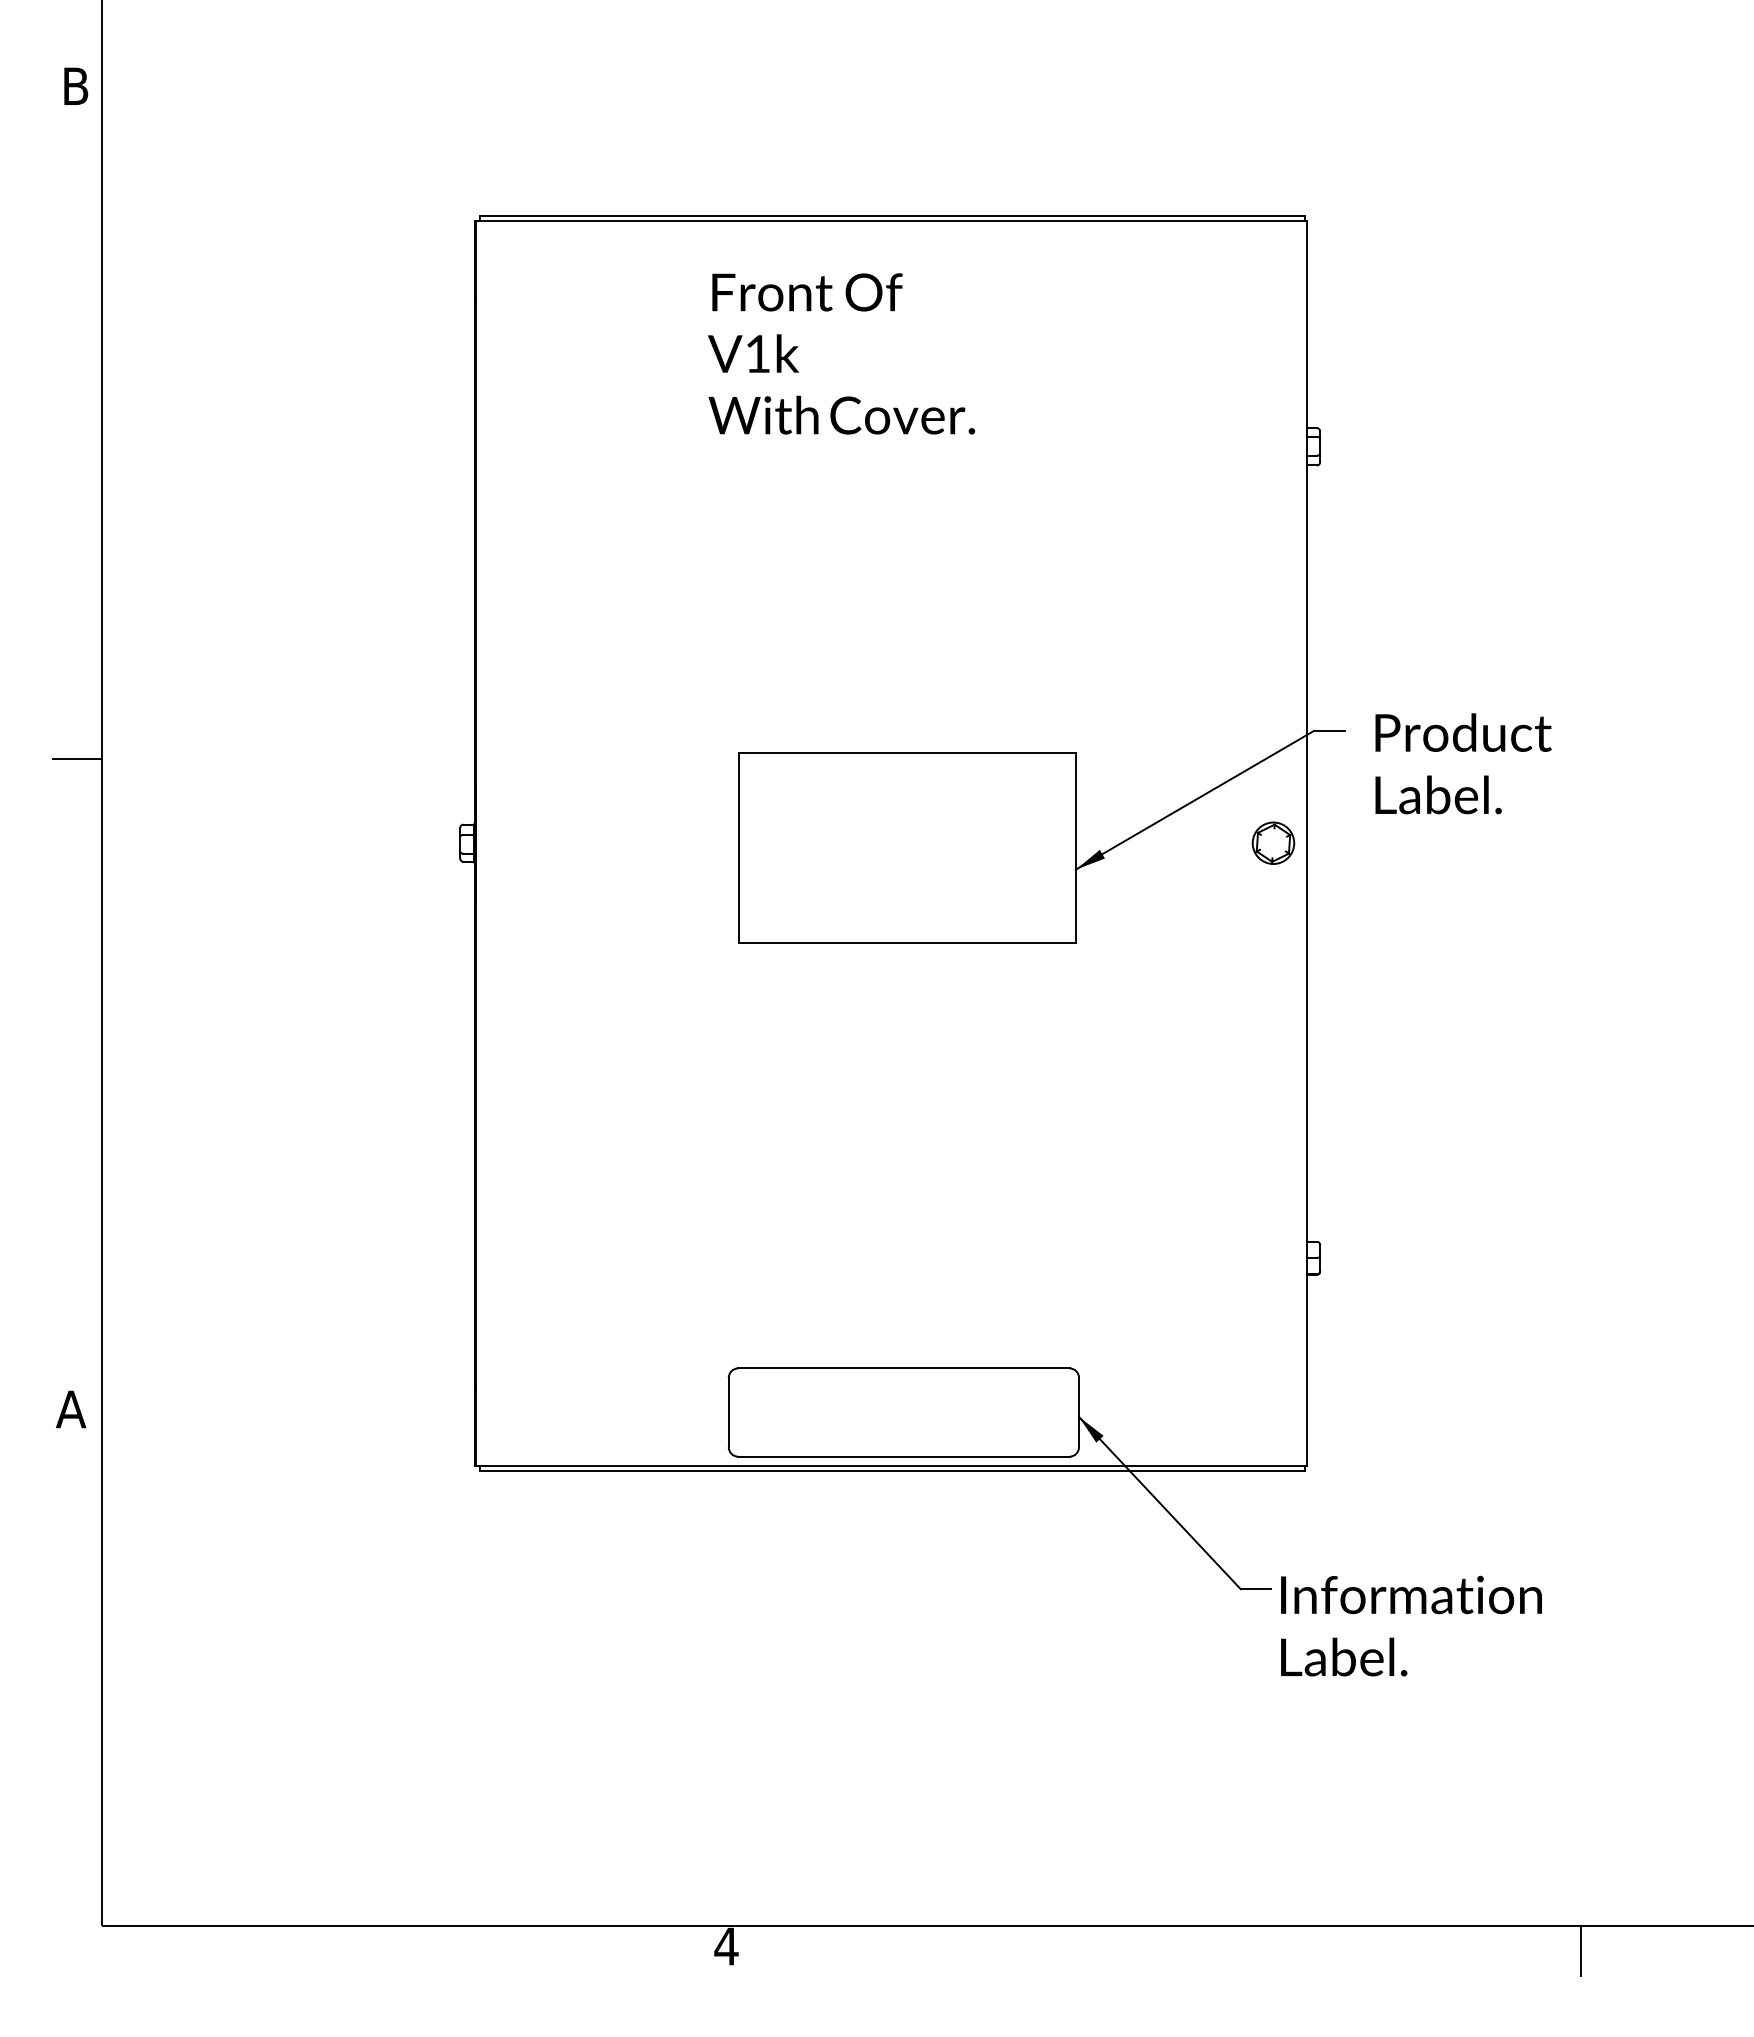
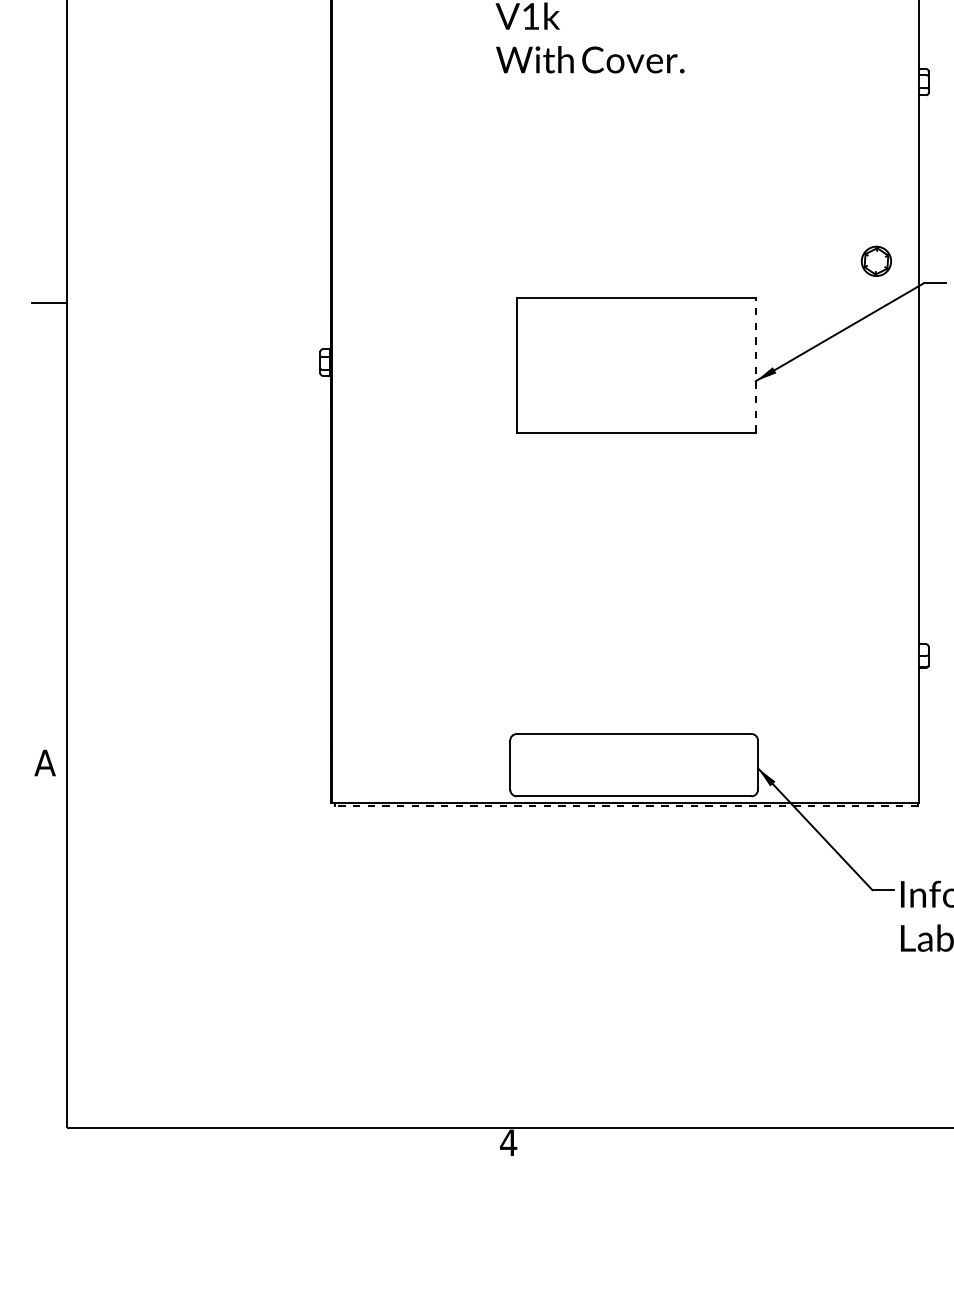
part: (1273, 842) -> (876, 260), moved
line: (1075, 847) -> (755, 365), solid -> dashed
line: (892, 1470) -> (626, 806), solid -> dashed

